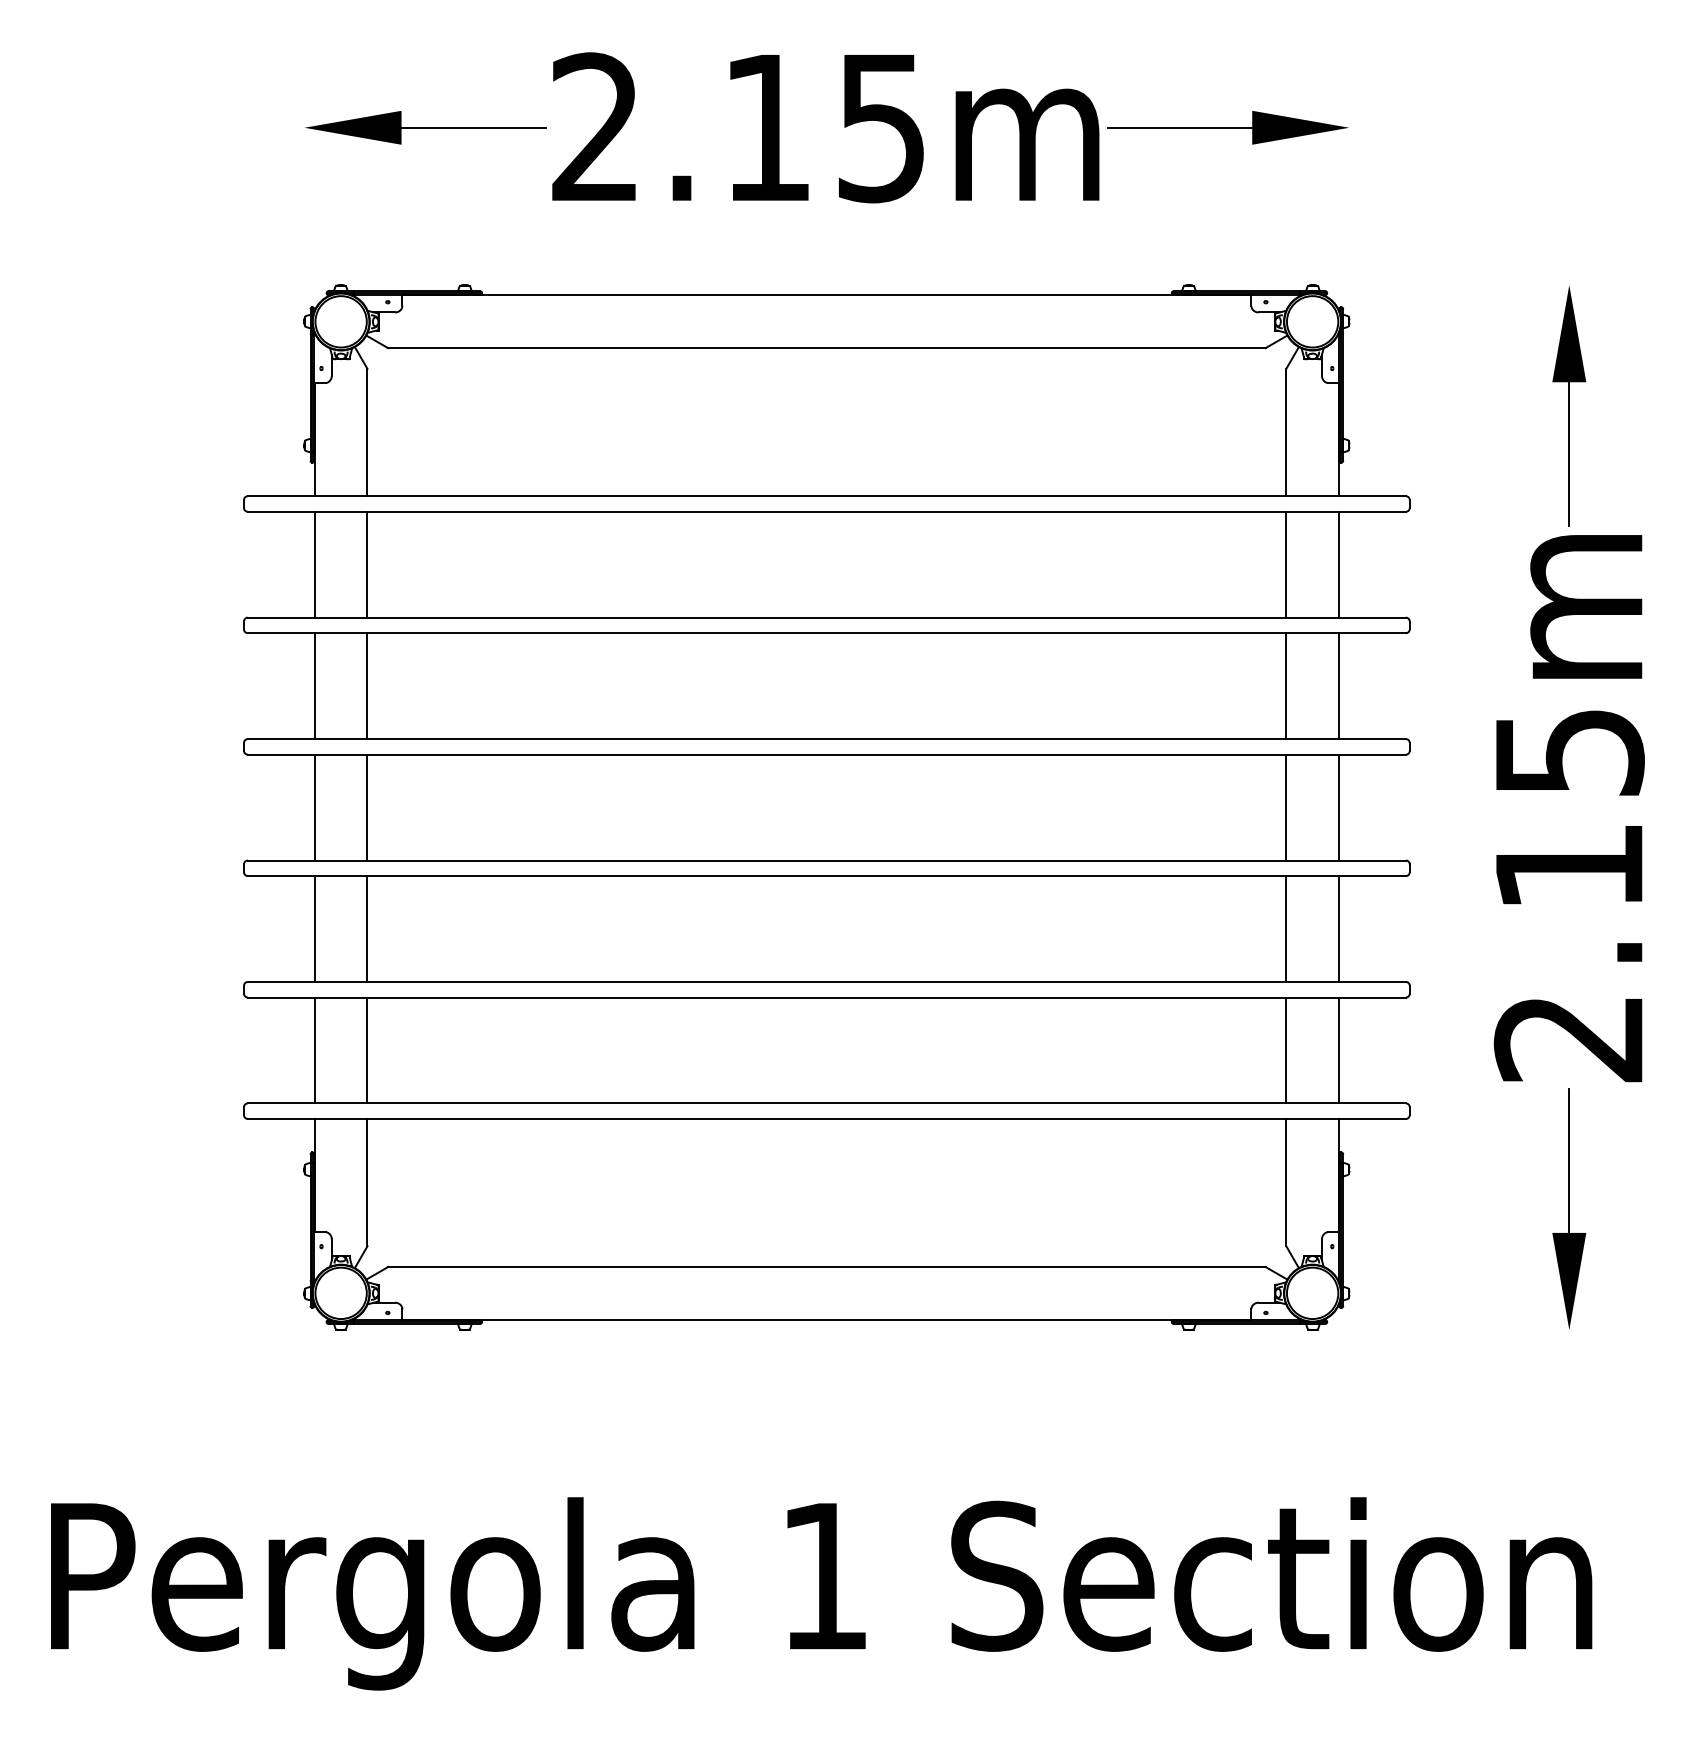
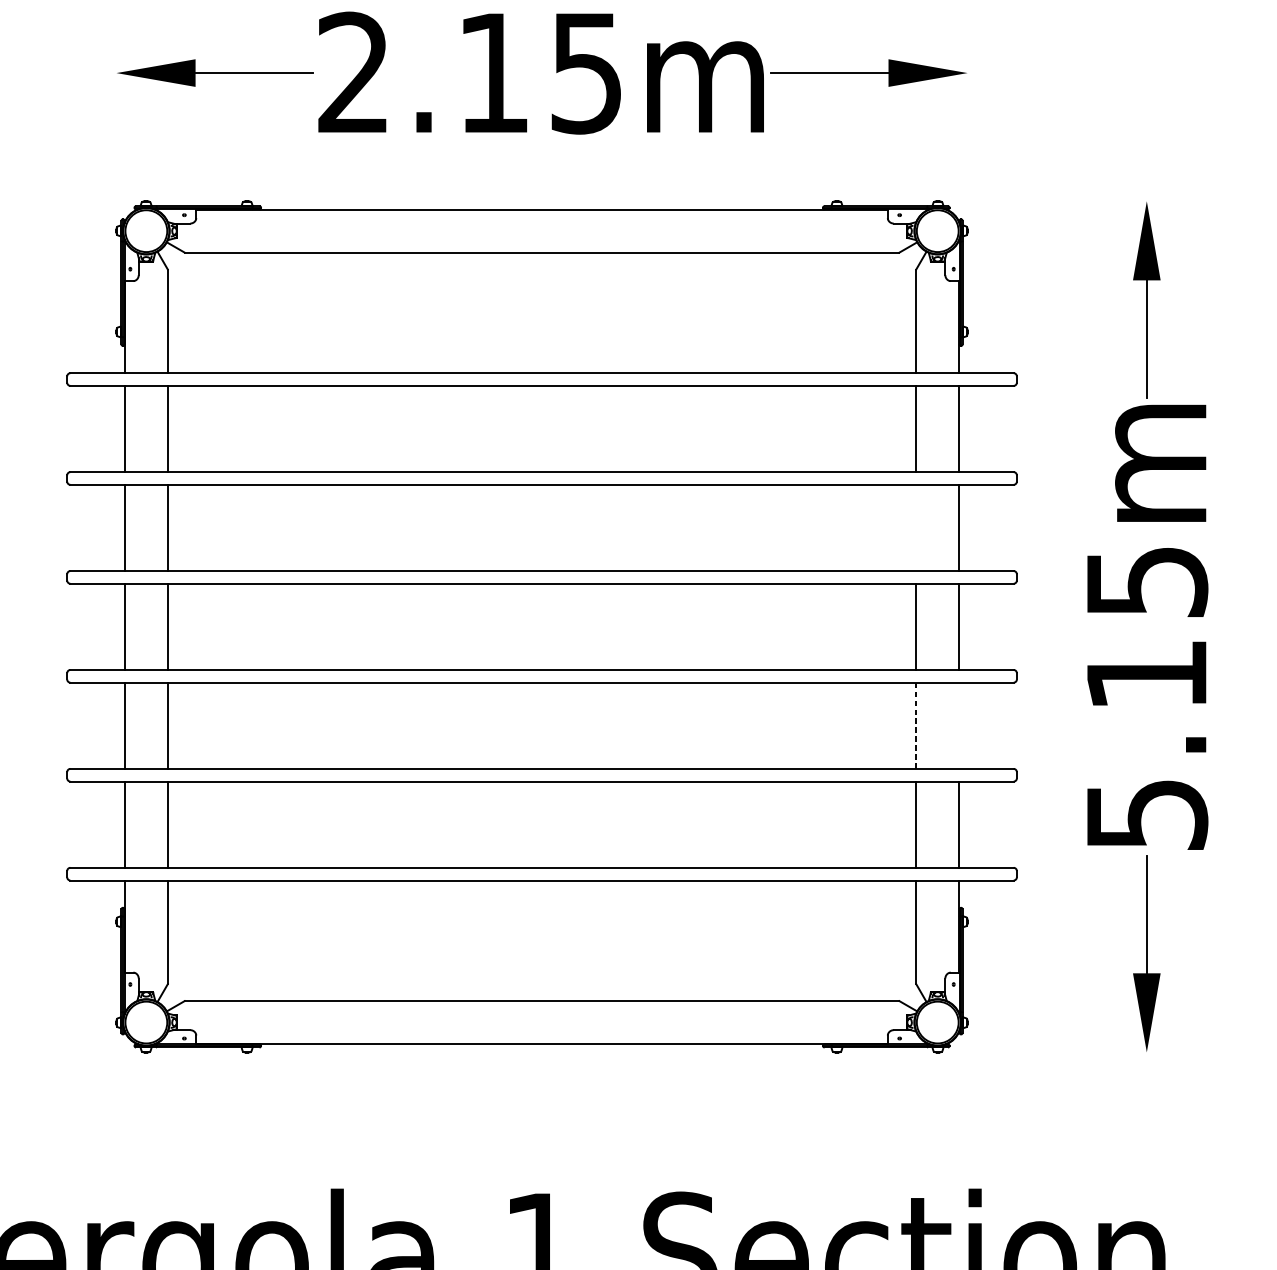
line: (1286, 686) -> (916, 528), removed
line: (1338, 928) -> (958, 725), removed
line: (1286, 929) -> (916, 726), solid -> dashed
text: (1568, 1039) -> (1146, 815), 2.15m -> 5.15m

